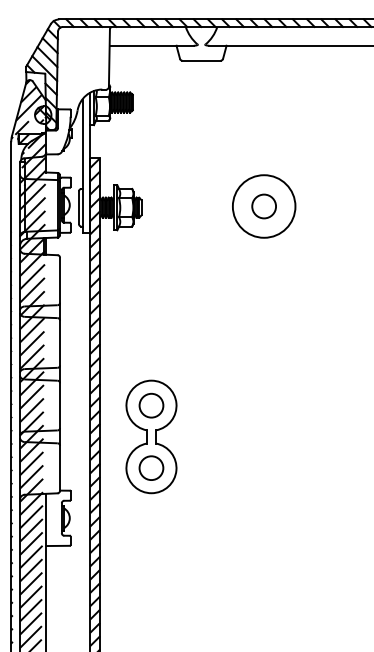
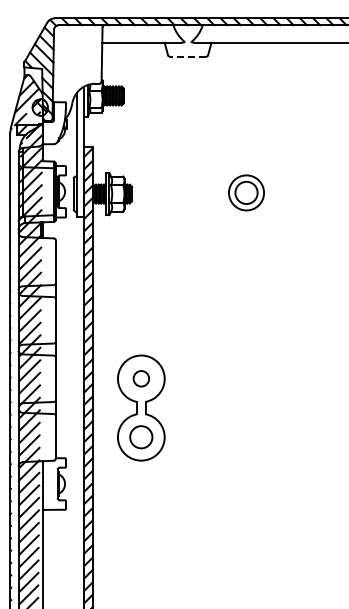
line: (201, 60) -> (188, 56), solid -> dashed
circle: (264, 206) -> (246, 192), size x0.6
circle: (151, 405) -> (141, 378), size x0.7

